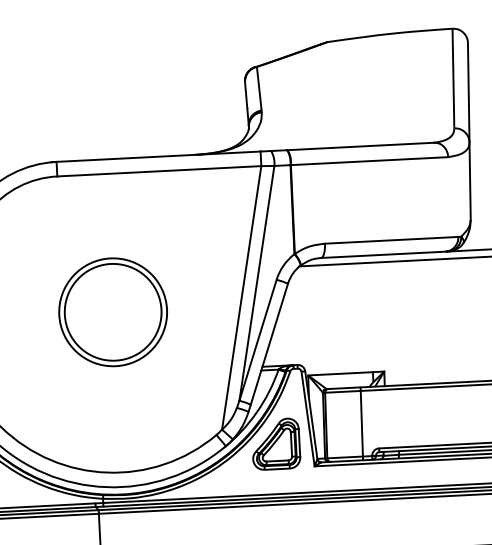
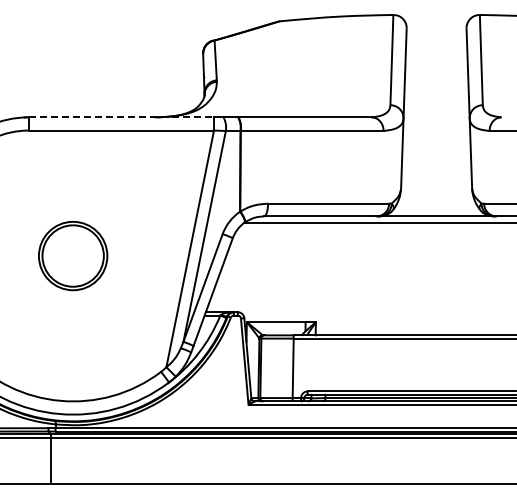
line: (158, 156) -> (121, 117), solid -> dashed
part: (112, 311) -> (72, 255), size x0.7
part: (275, 443) -> (214, 382), removed

